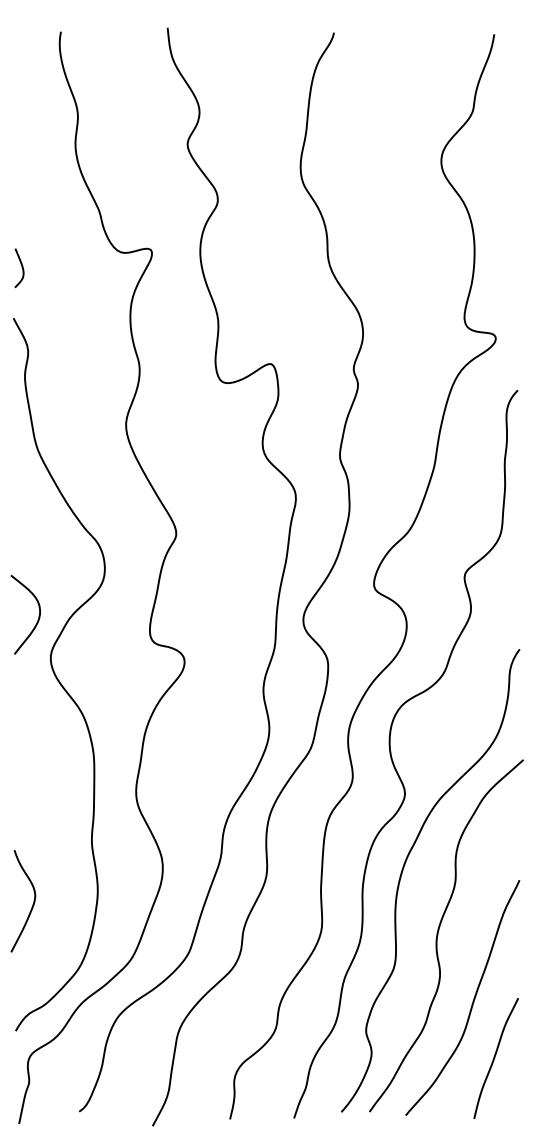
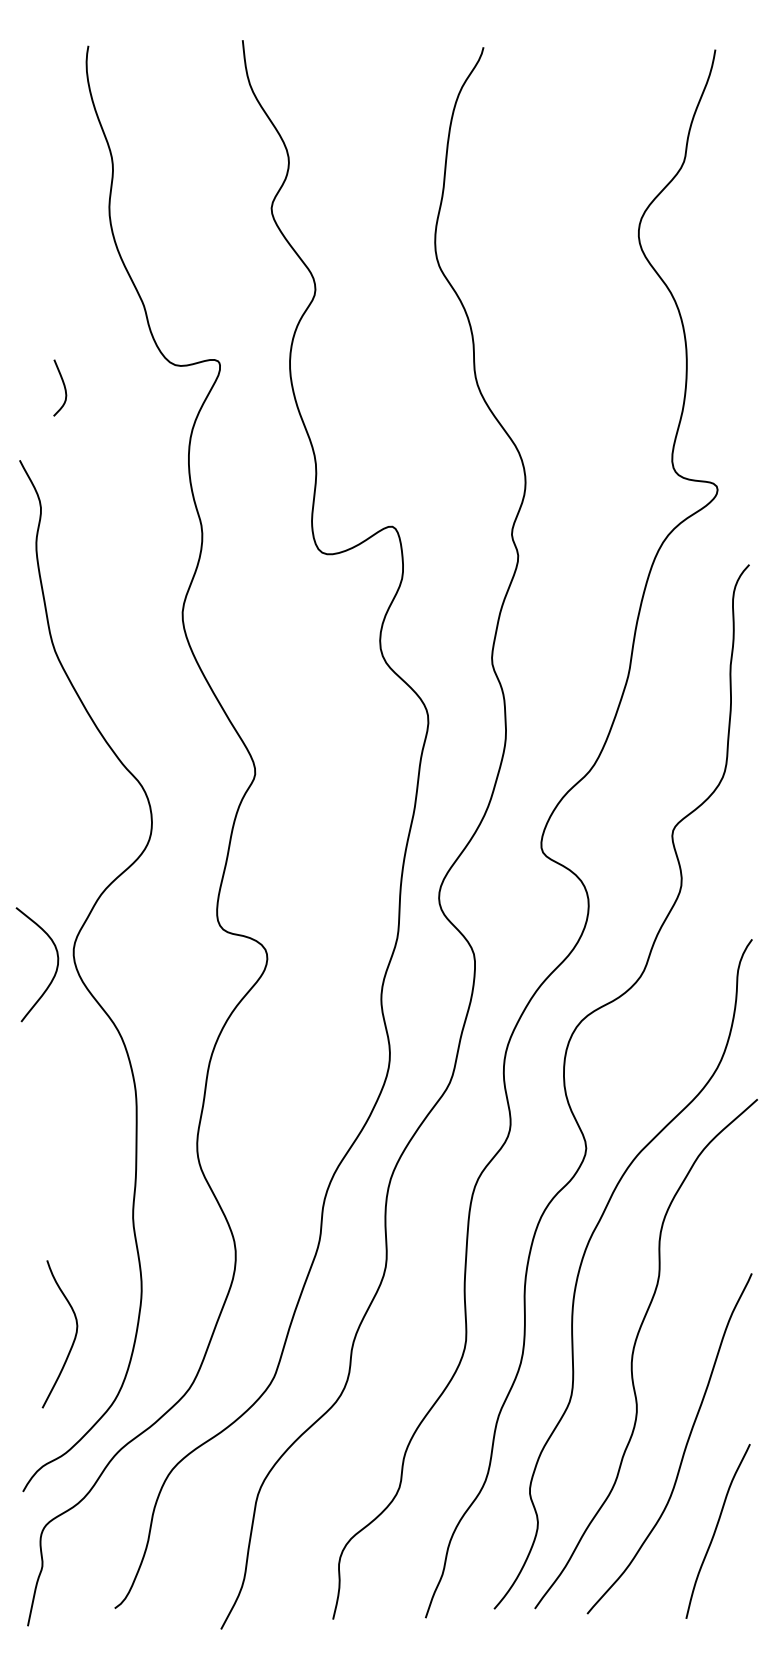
curve: (21, 267) -> (63, 387), moved
curve: (37, 619) -> (54, 971), moved
curve: (32, 904) -> (73, 1338), moved

